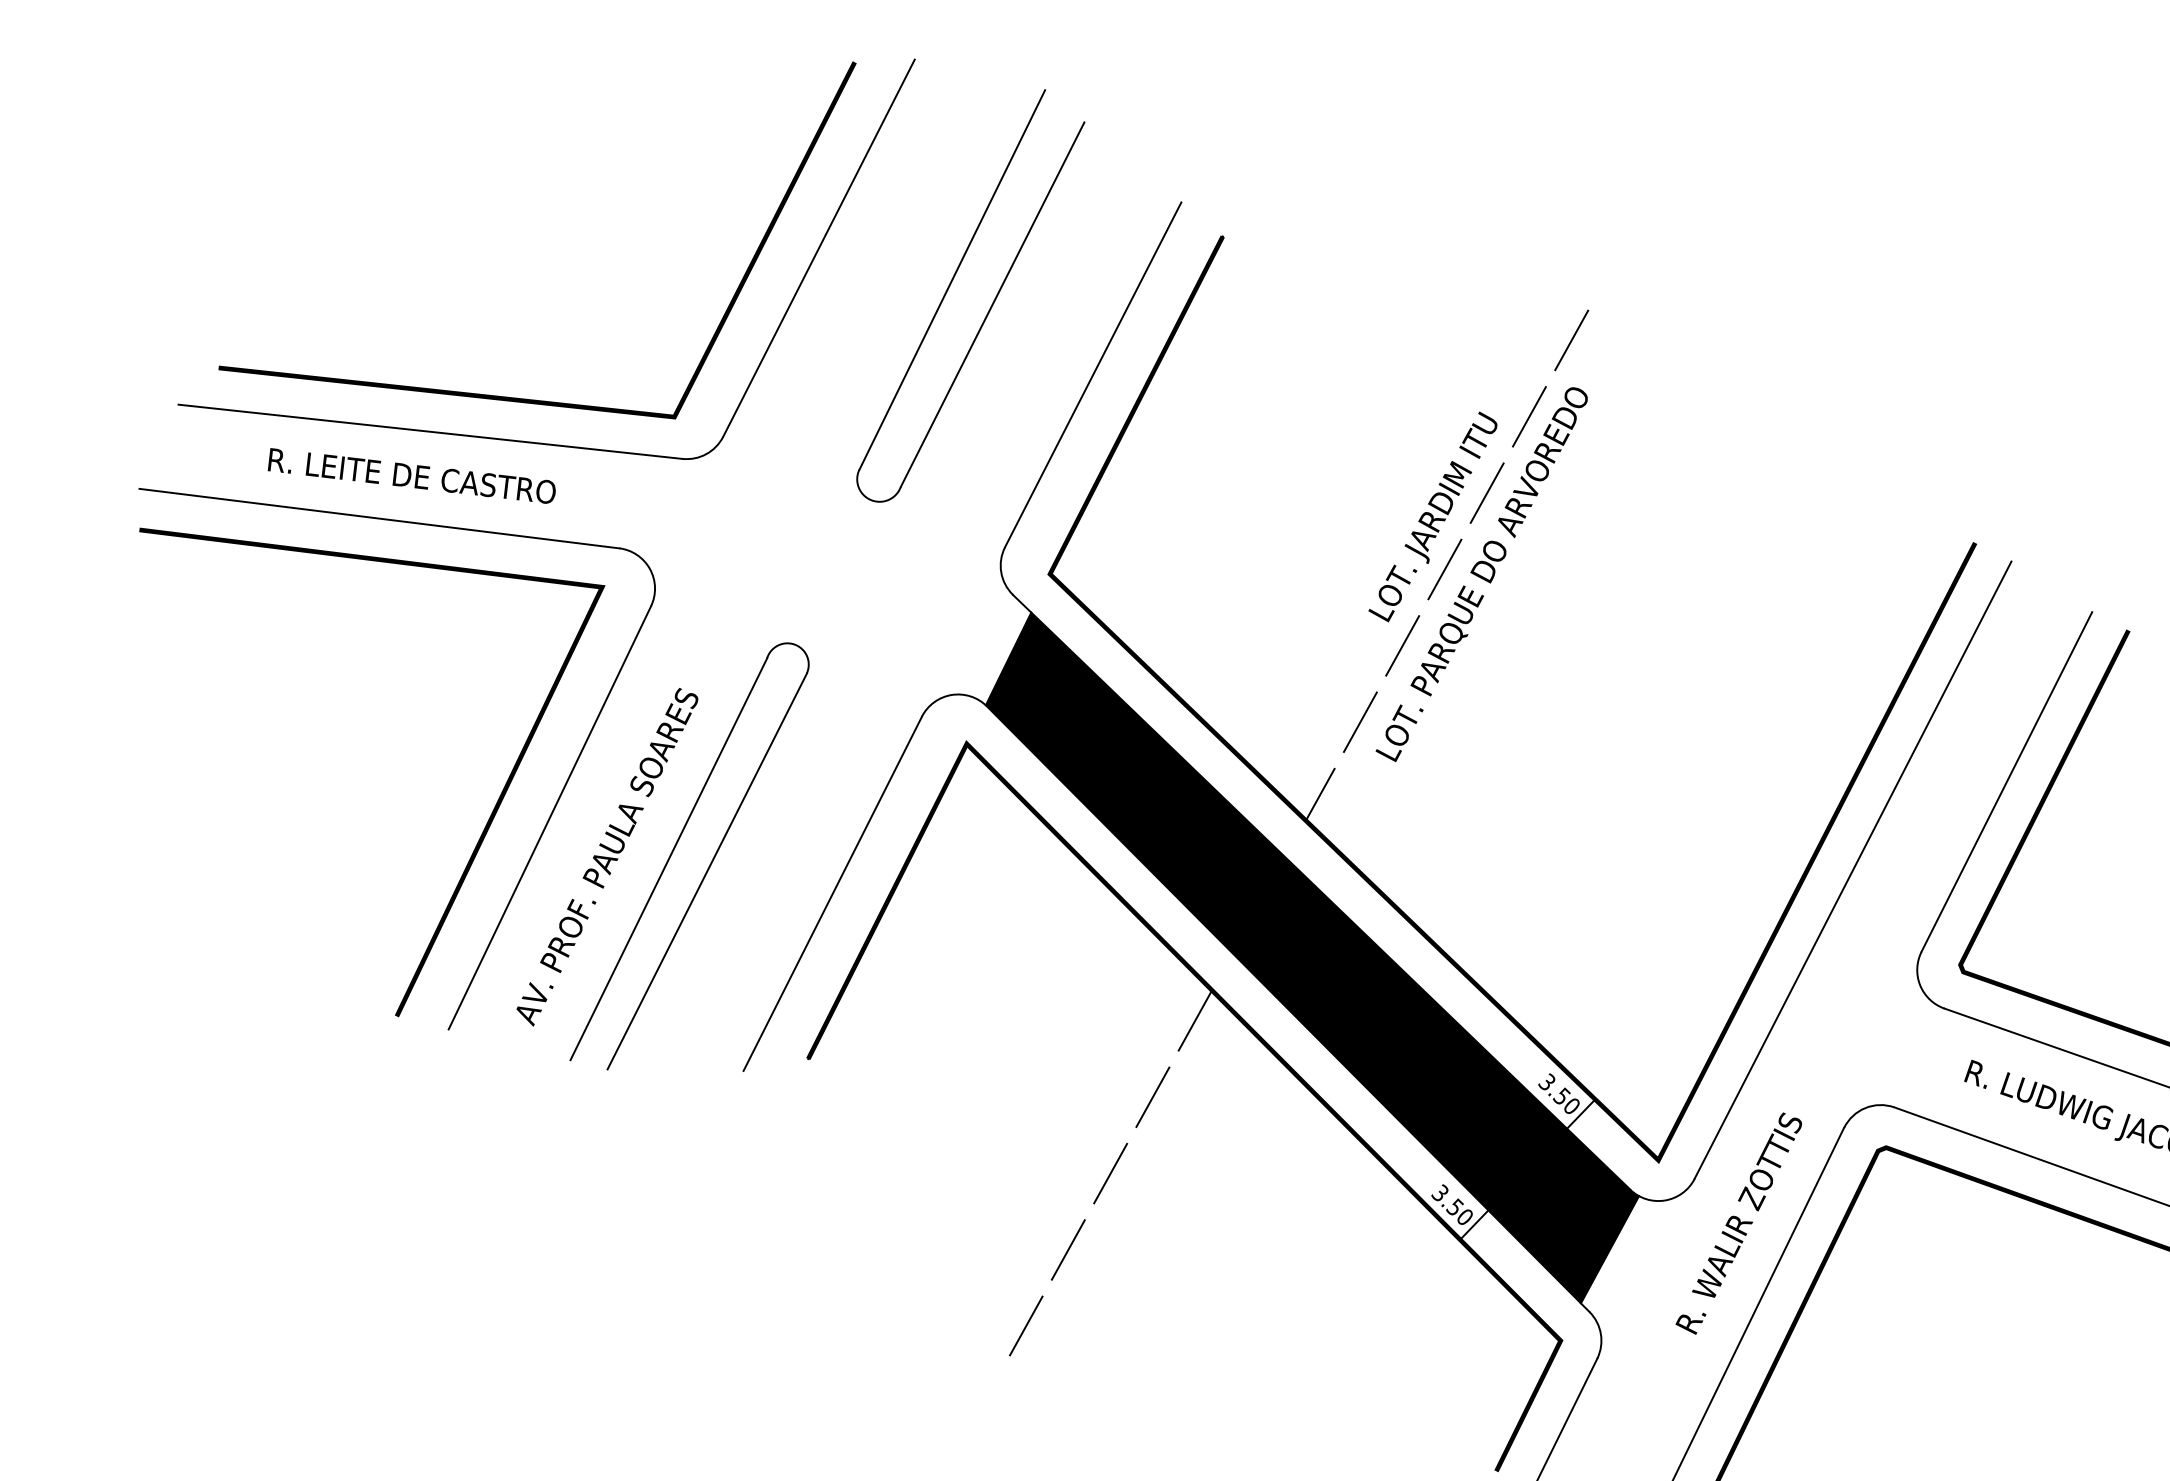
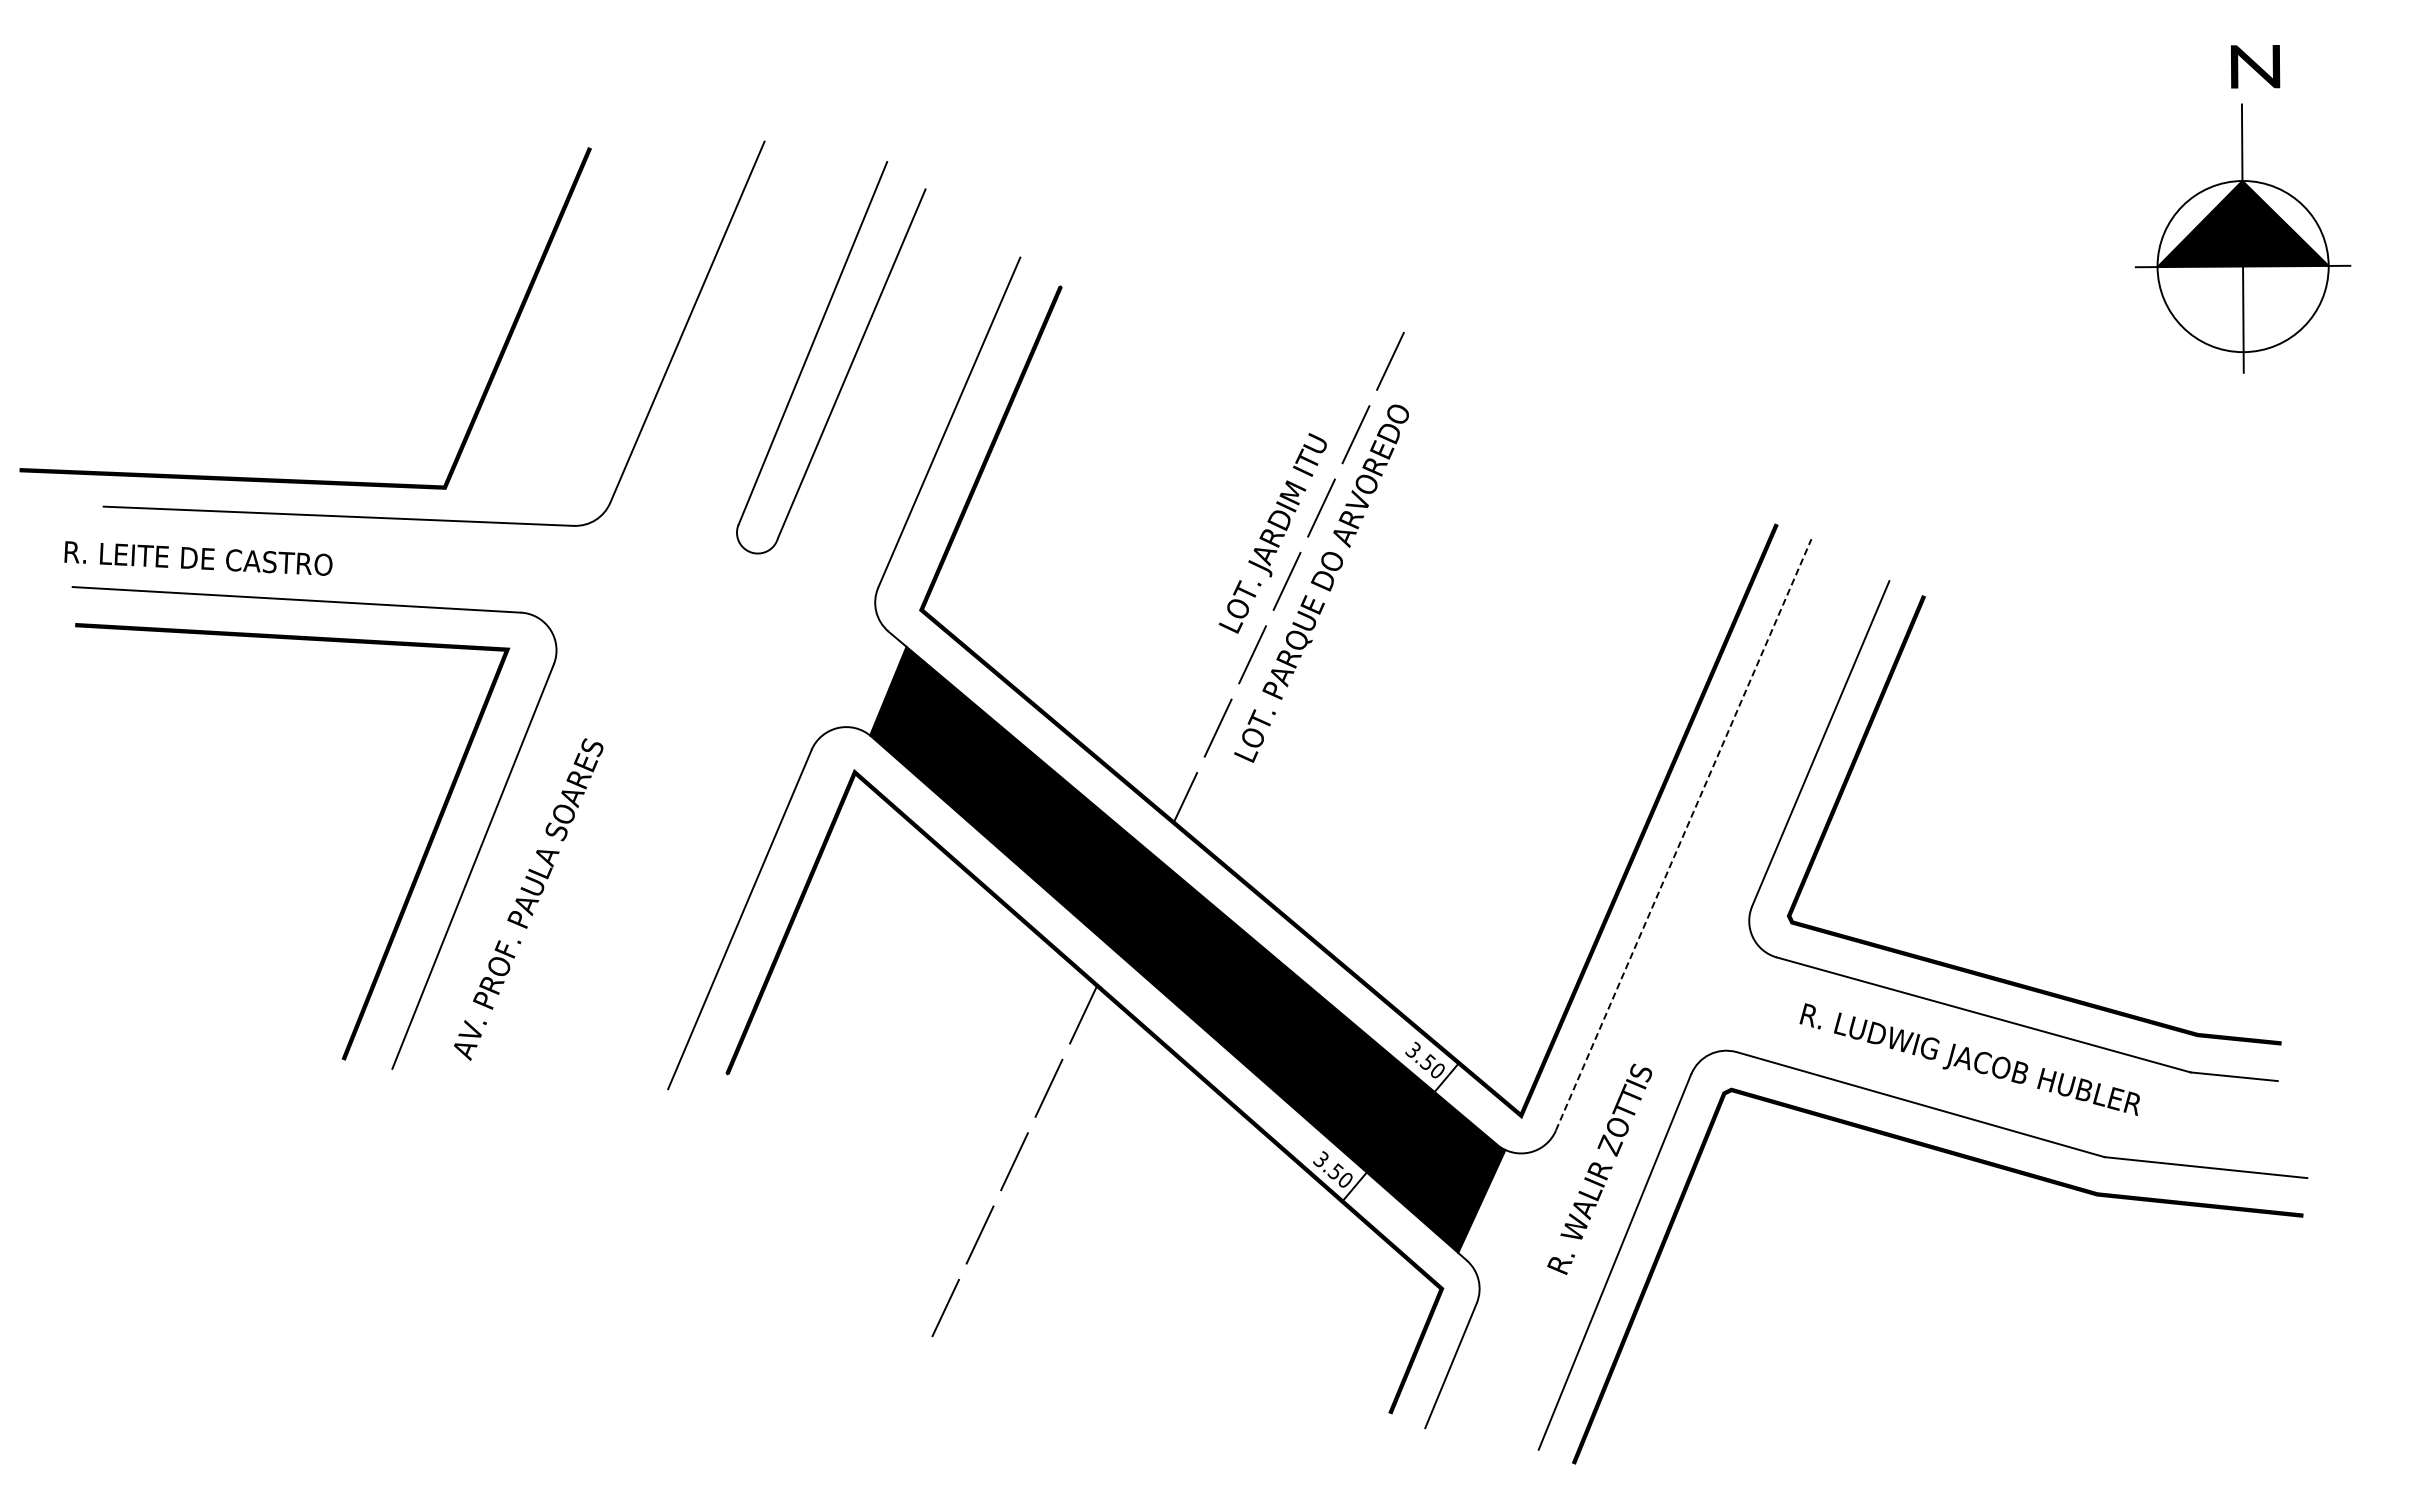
line: (525, 398) -> (305, 479), moved
text: (412, 476) -> (198, 558), moved
part: (674, 850) -> (590, 889), removed
line: (1852, 869) -> (1683, 834), solid -> dashed

